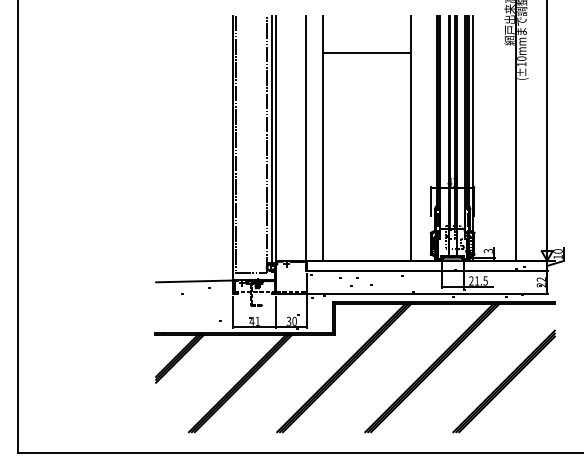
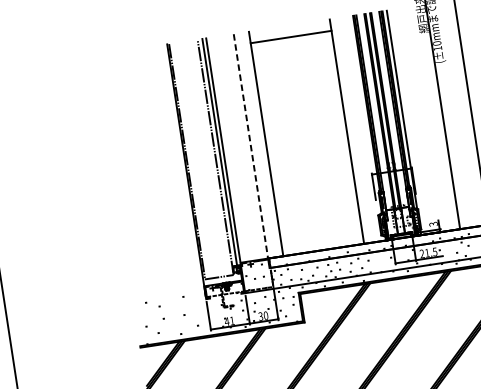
line: (366, 53) -> (290, 37), moved
line: (306, 138) -> (251, 146), solid -> dashed
line: (194, 281) -> (168, 293), removed

